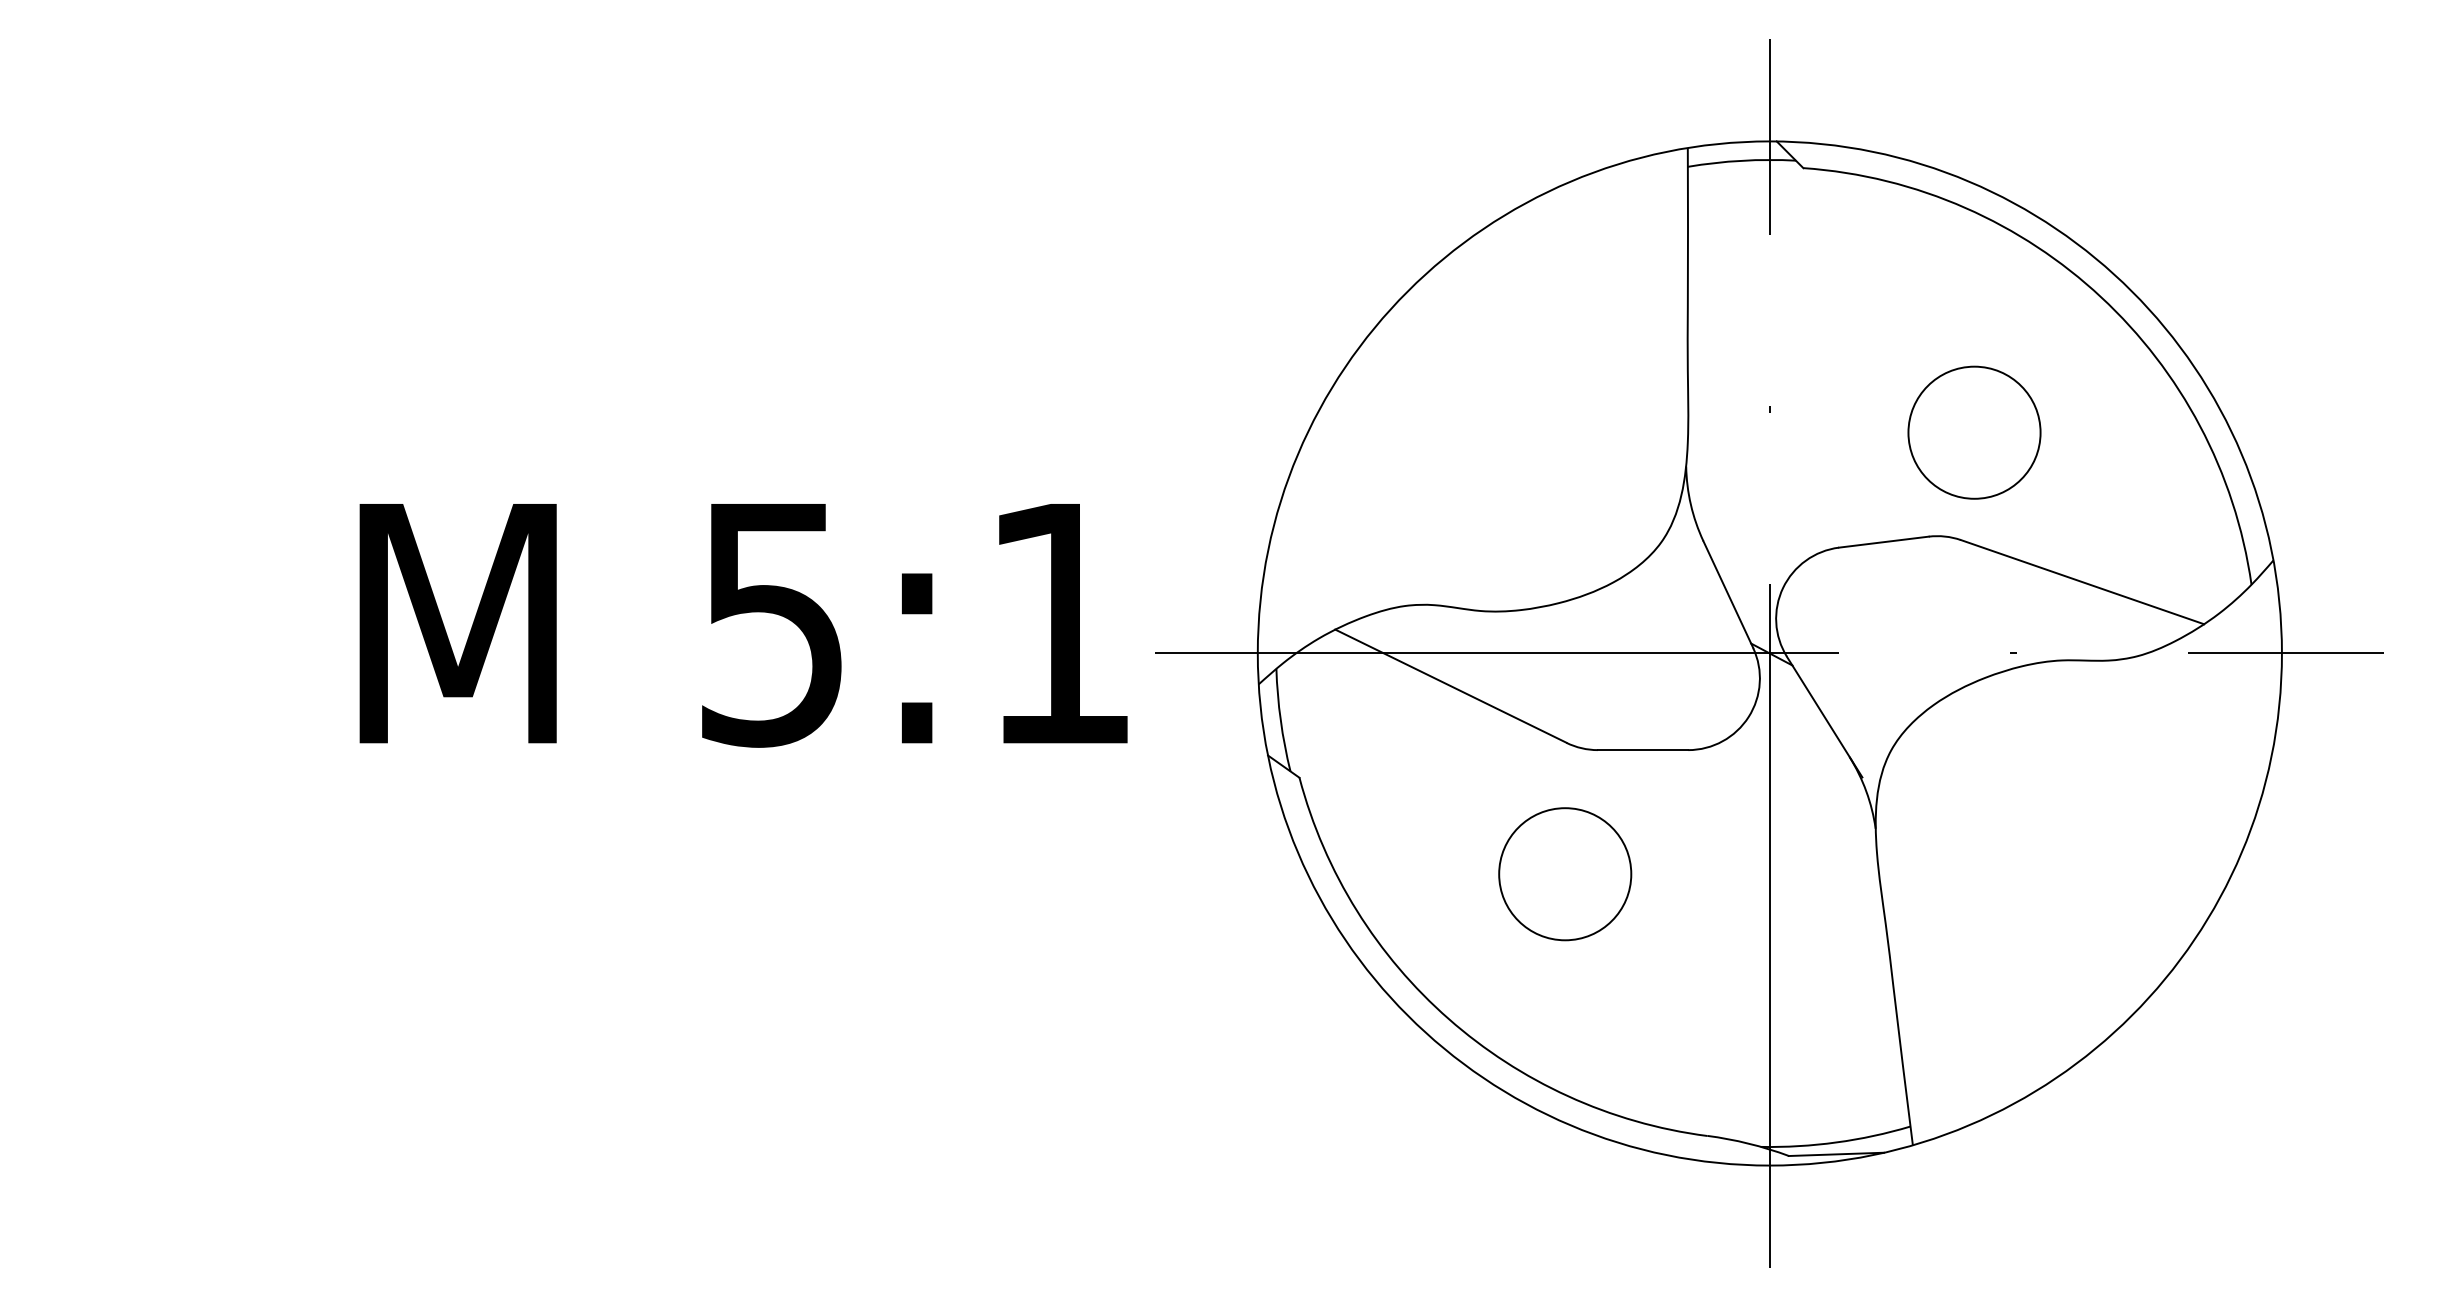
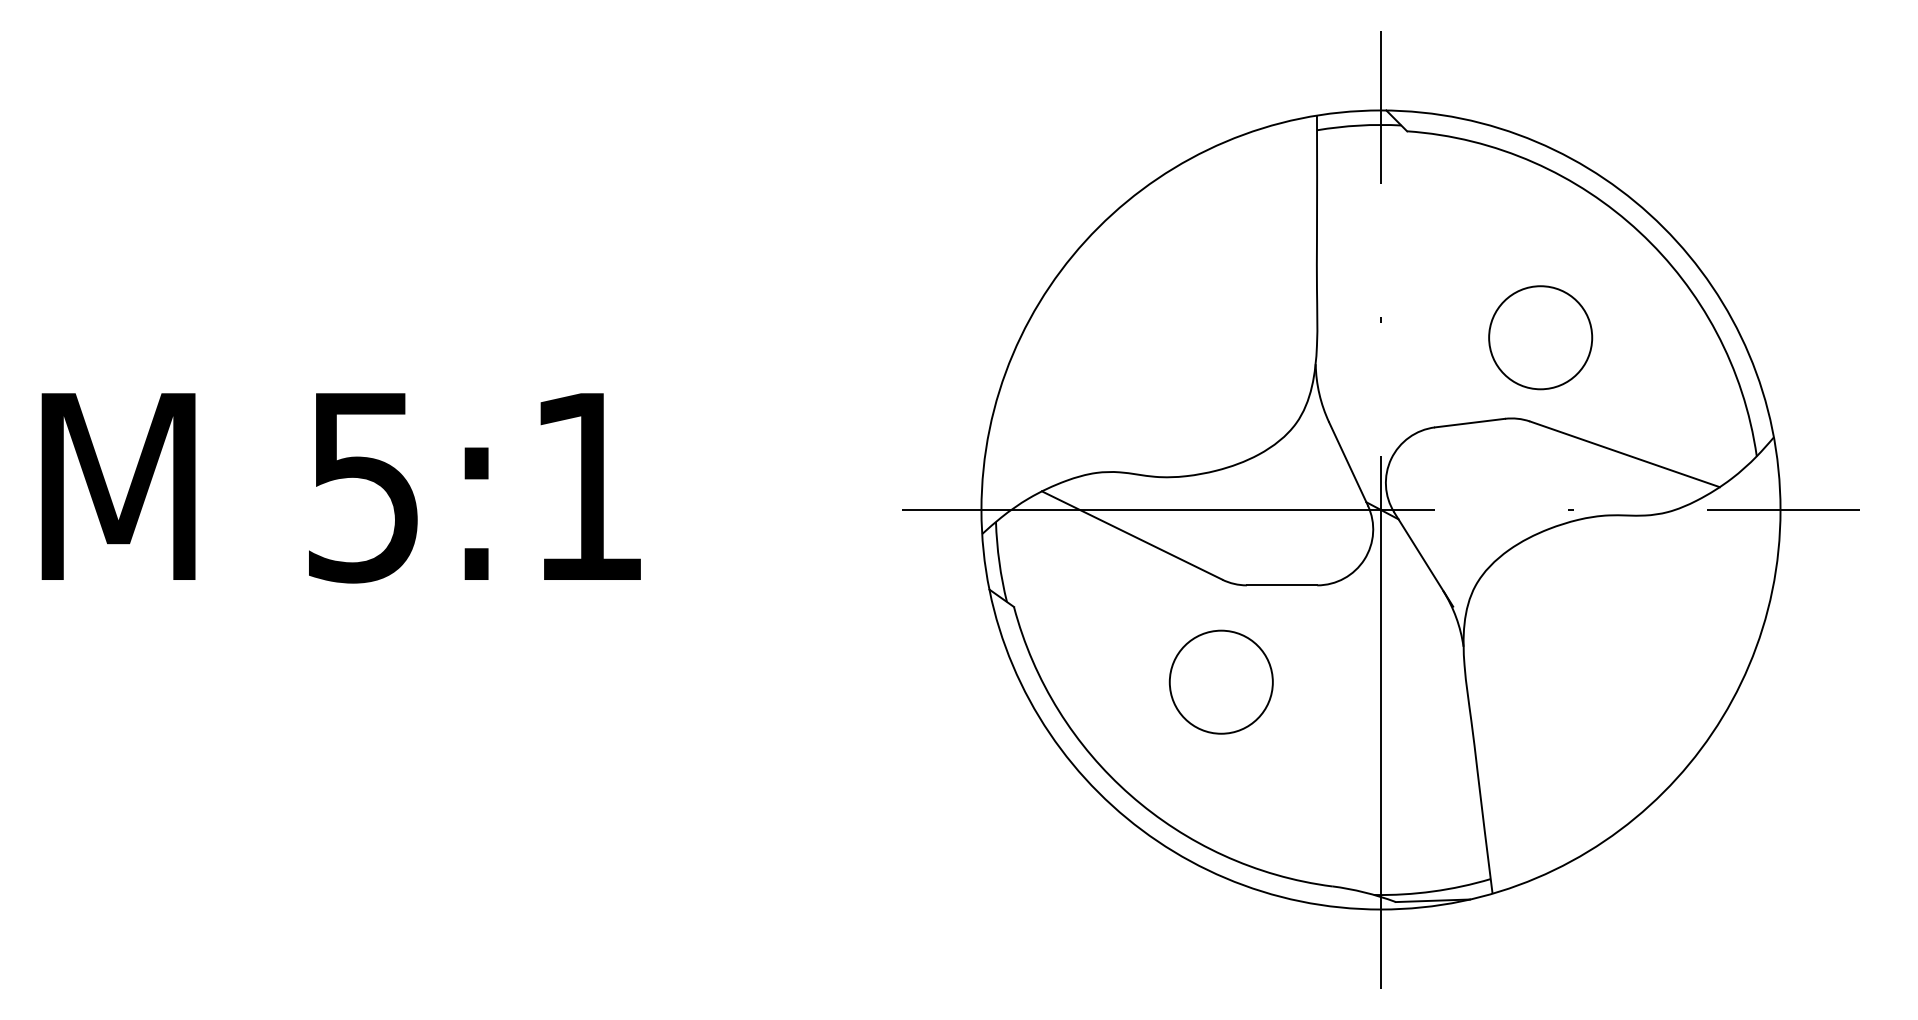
text: (742, 625) -> (340, 488), moved

